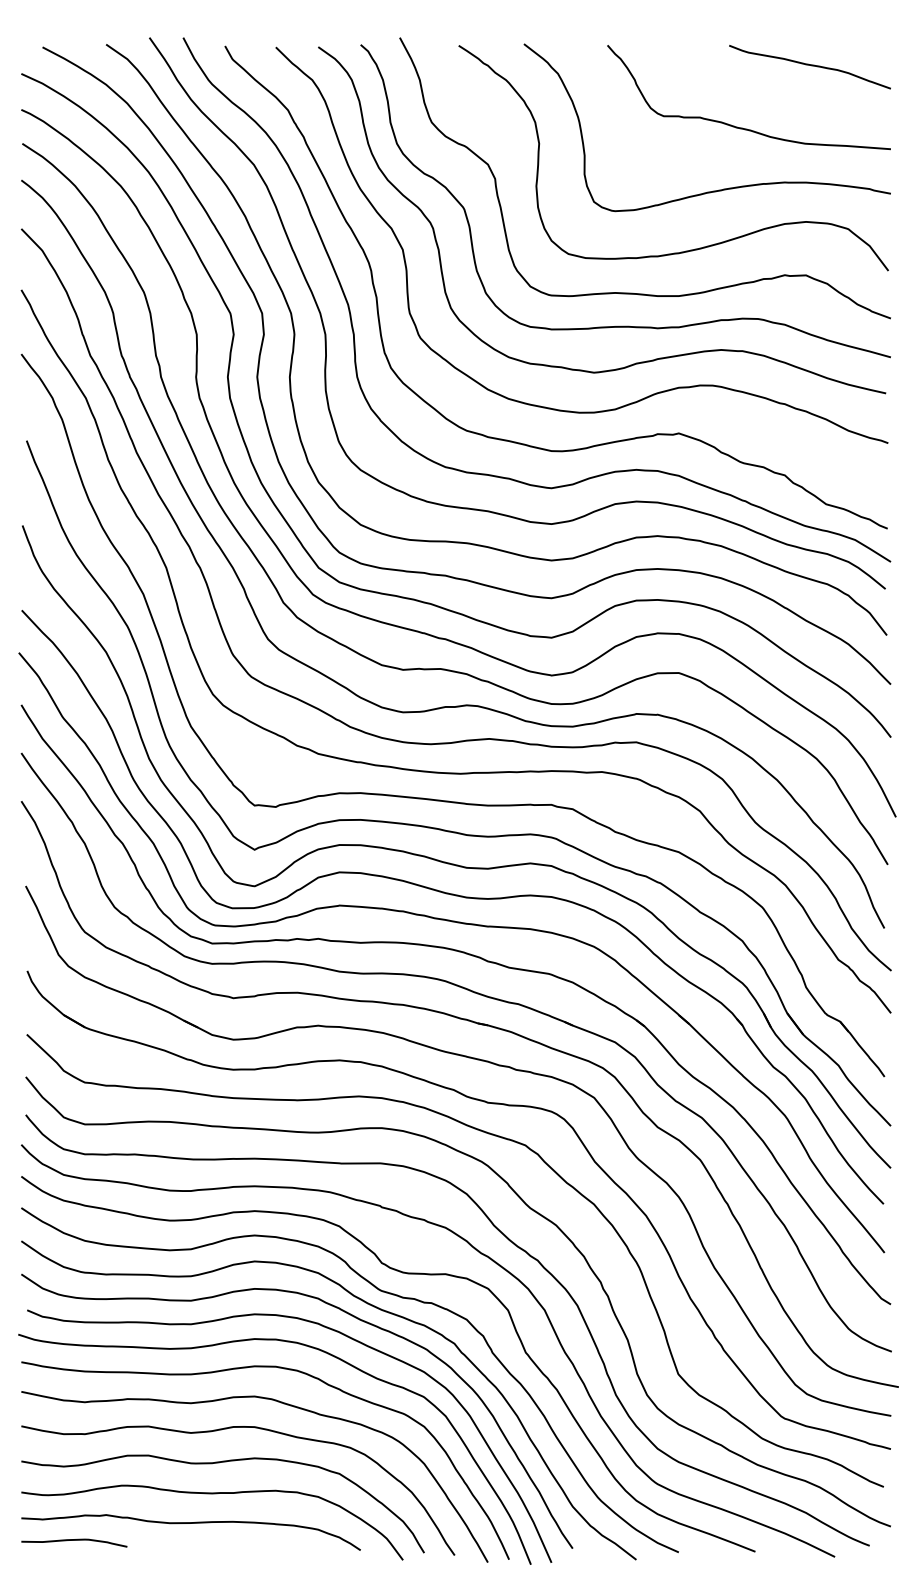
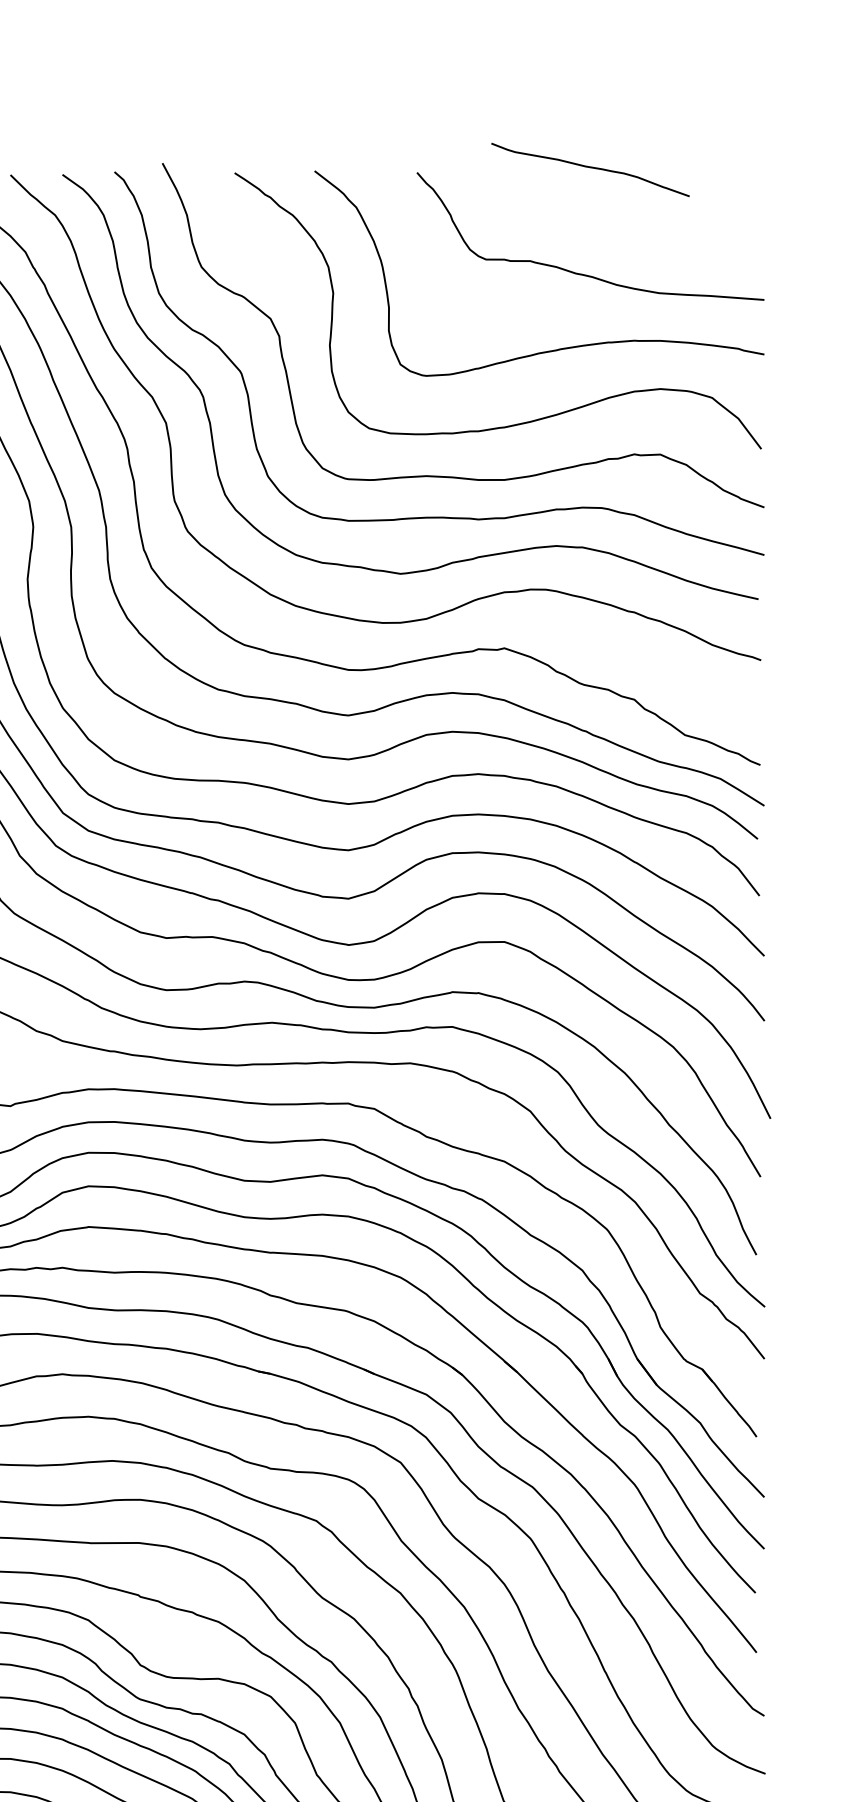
curve: (809, 65) -> (589, 167), moved

